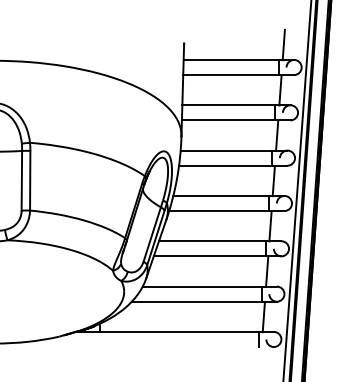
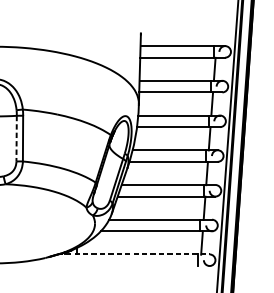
line: (283, 44) -> (217, 34), removed
line: (21, 180) -> (16, 138), solid -> dashed
line: (175, 331) -> (134, 254), solid -> dashed

